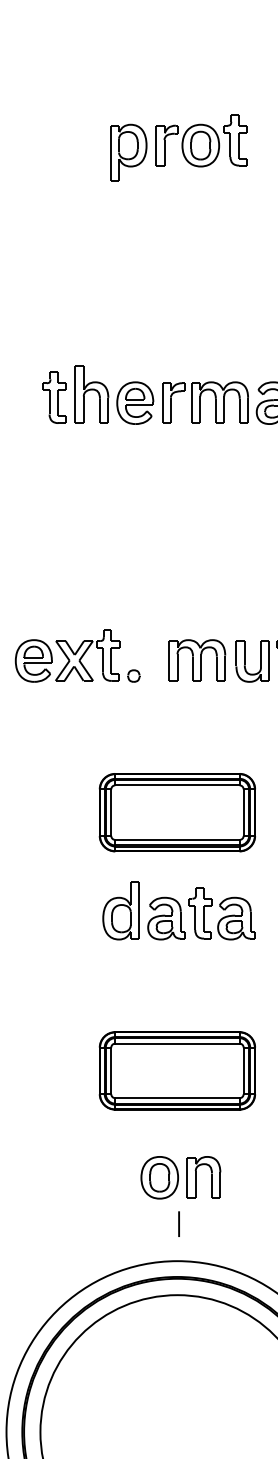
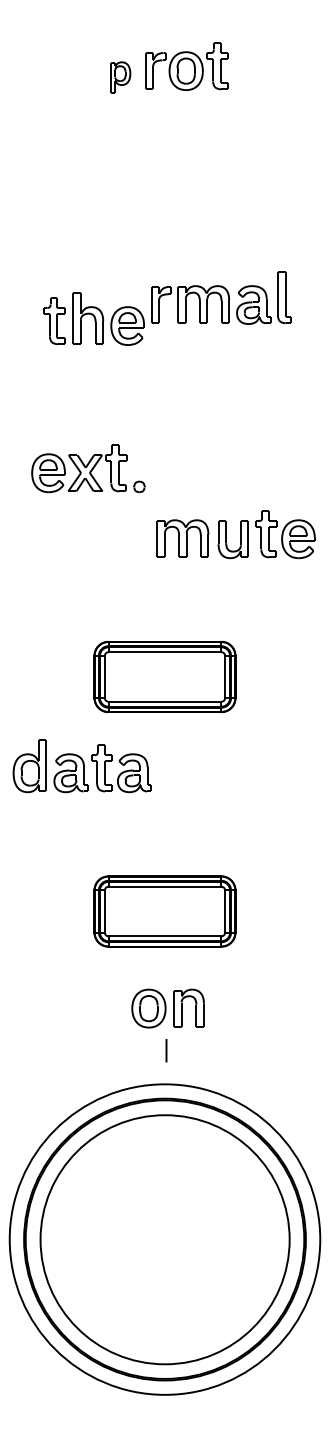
part: (128, 152) -> (120, 77), size x0.6
part: (97, 394) -> (93, 318), moved
part: (77, 655) -> (88, 468), moved
part: (178, 911) -> (81, 766), moved

